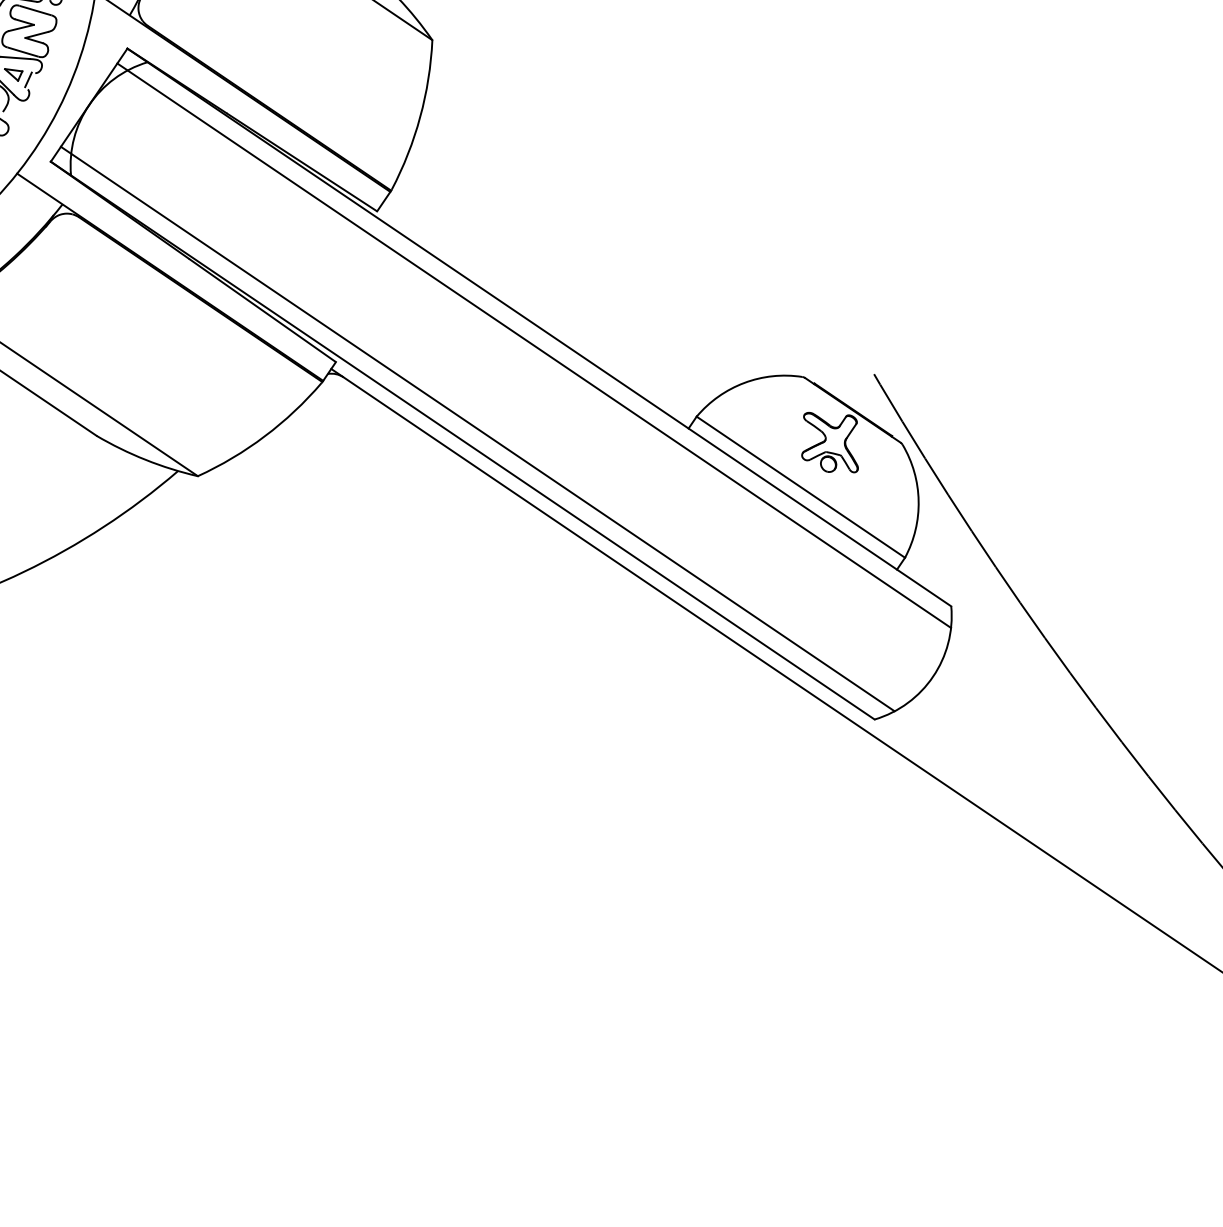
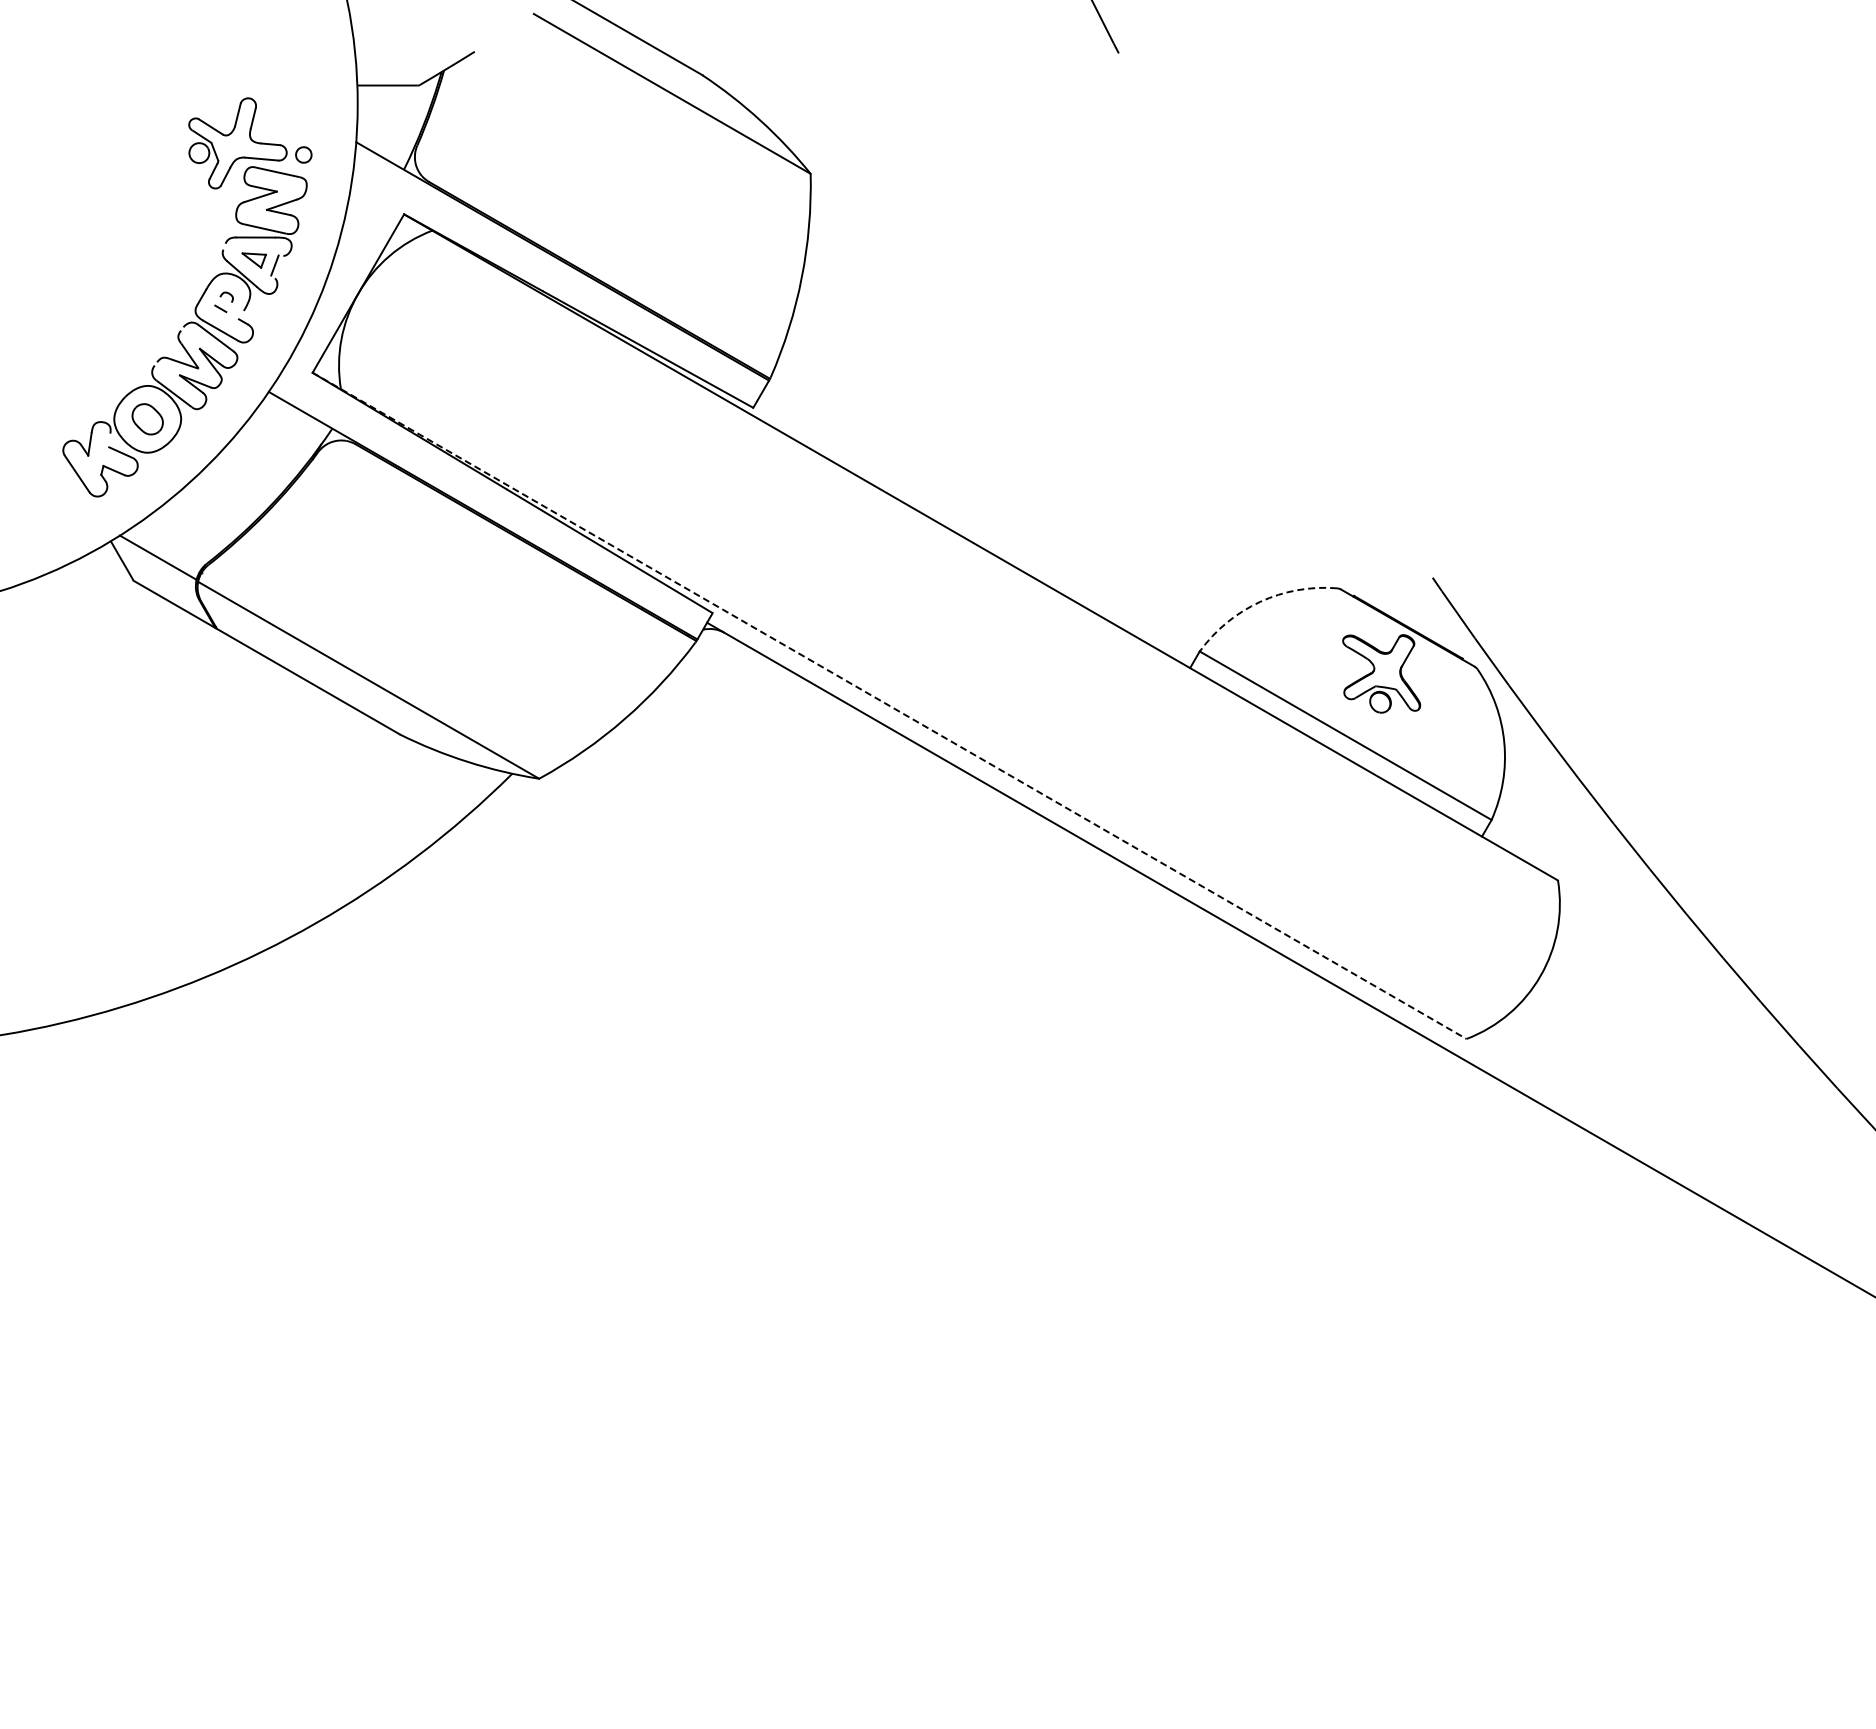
line: (533, 345) -> (975, 572), removed
arc: (744, 382) -> (1260, 601), solid -> dashed
line: (477, 428) -> (908, 688), removed
line: (463, 441) -> (890, 706), solid -> dashed

